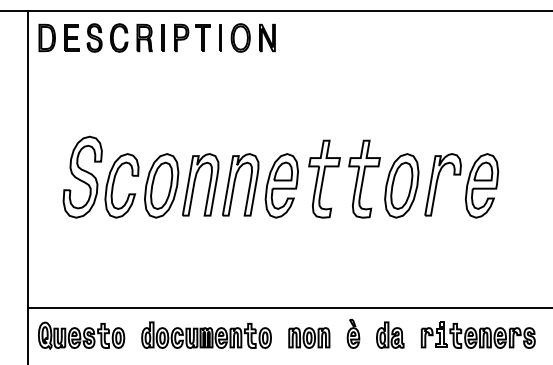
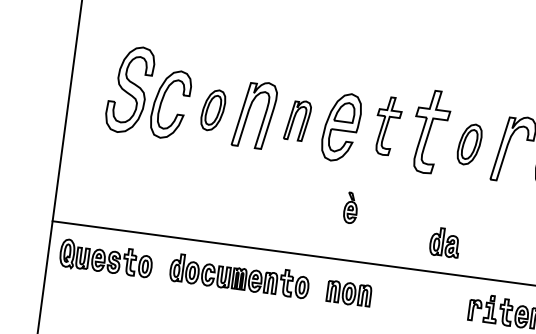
part: (324, 178) -> (388, 125), size x0.7
part: (240, 184) -> (297, 120), size x0.6
part: (161, 185) -> (213, 109), size x0.6
part: (401, 185) -> (469, 144), size x0.6
part: (353, 333) -> (351, 207), moved
part: (390, 334) -> (445, 241), moved

